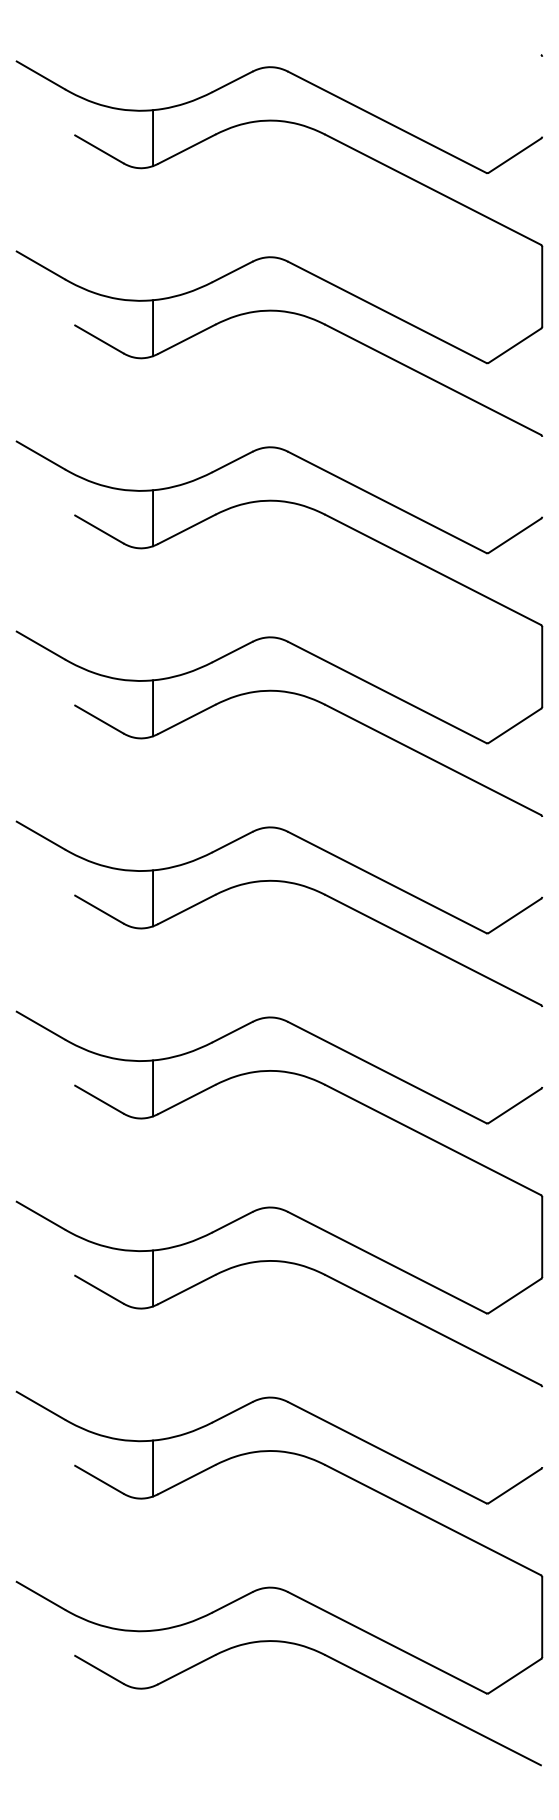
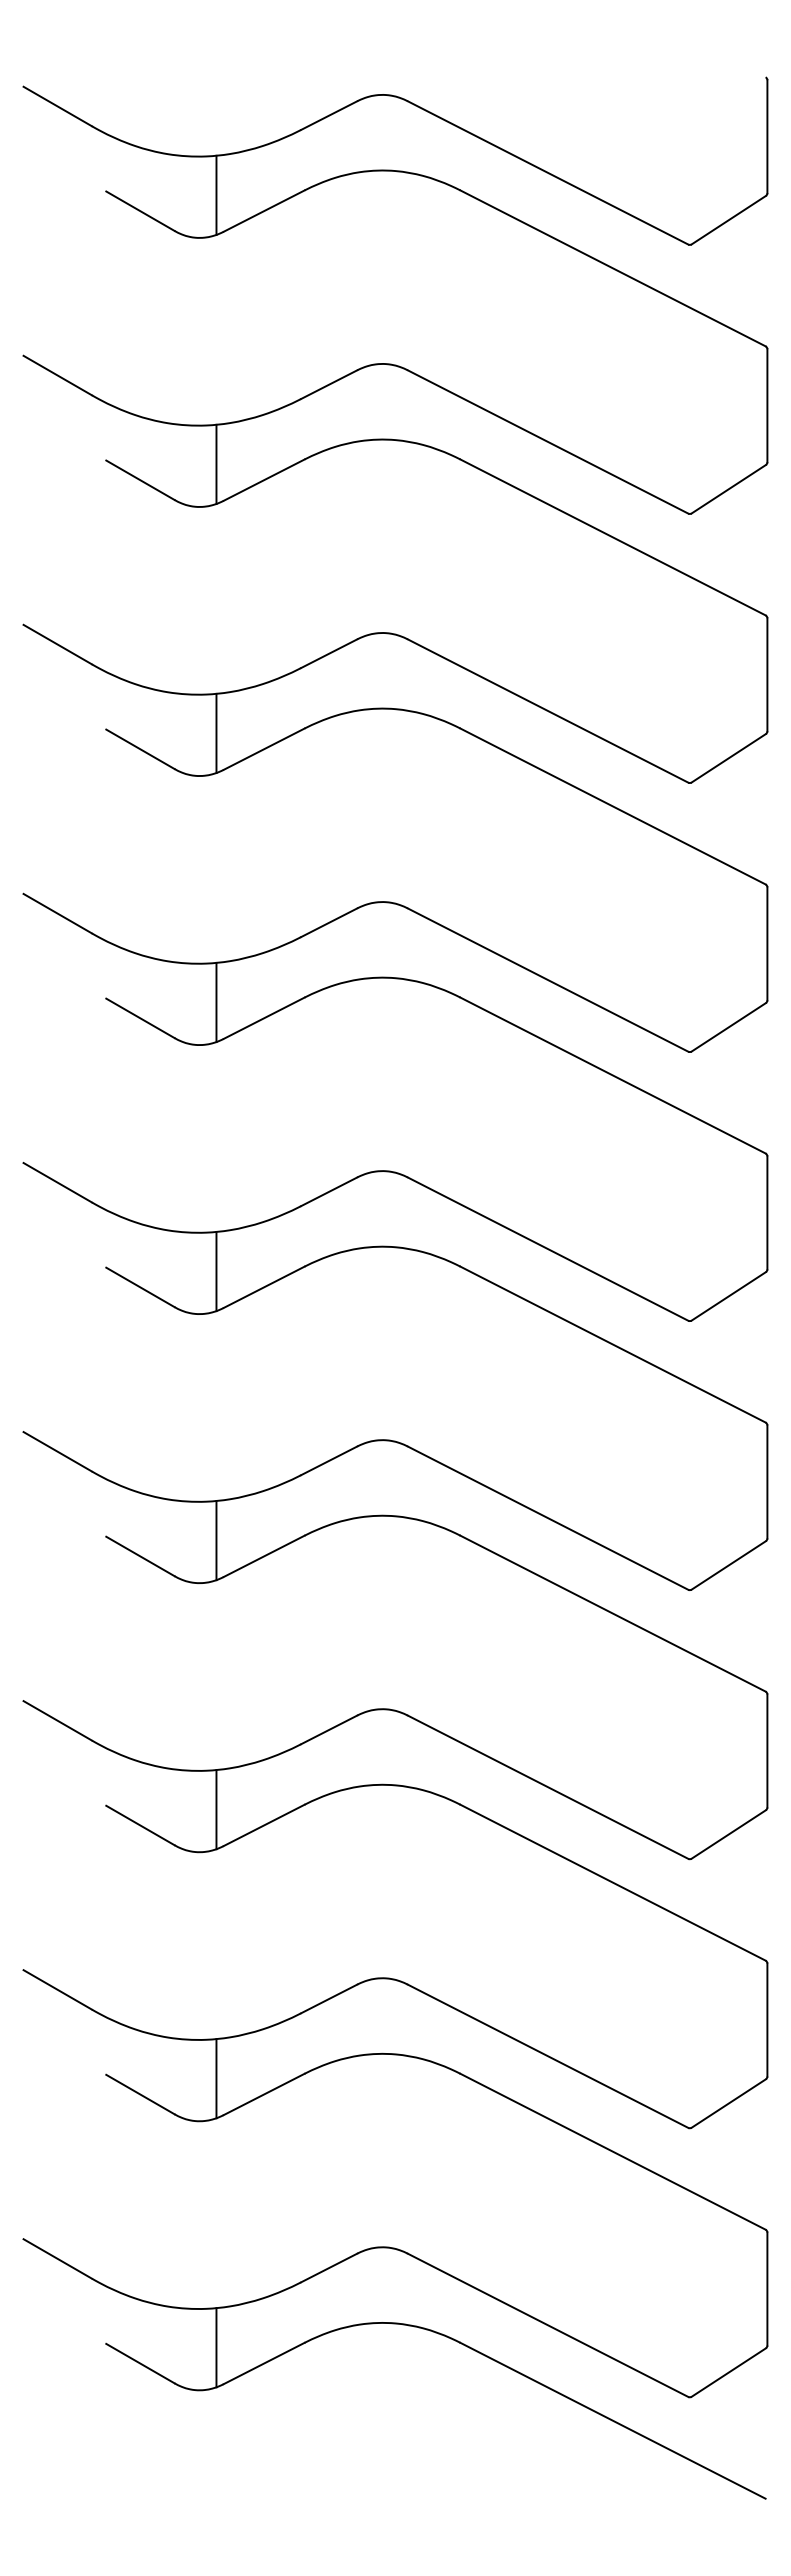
line: (542, 96) -> (767, 136), added
line: (542, 476) -> (767, 674), added
line: (542, 856) -> (767, 1212), added
line: (542, 1046) -> (767, 1481), added
line: (542, 1426) -> (767, 2019), added
line: (153, 1658) -> (216, 2347), added

